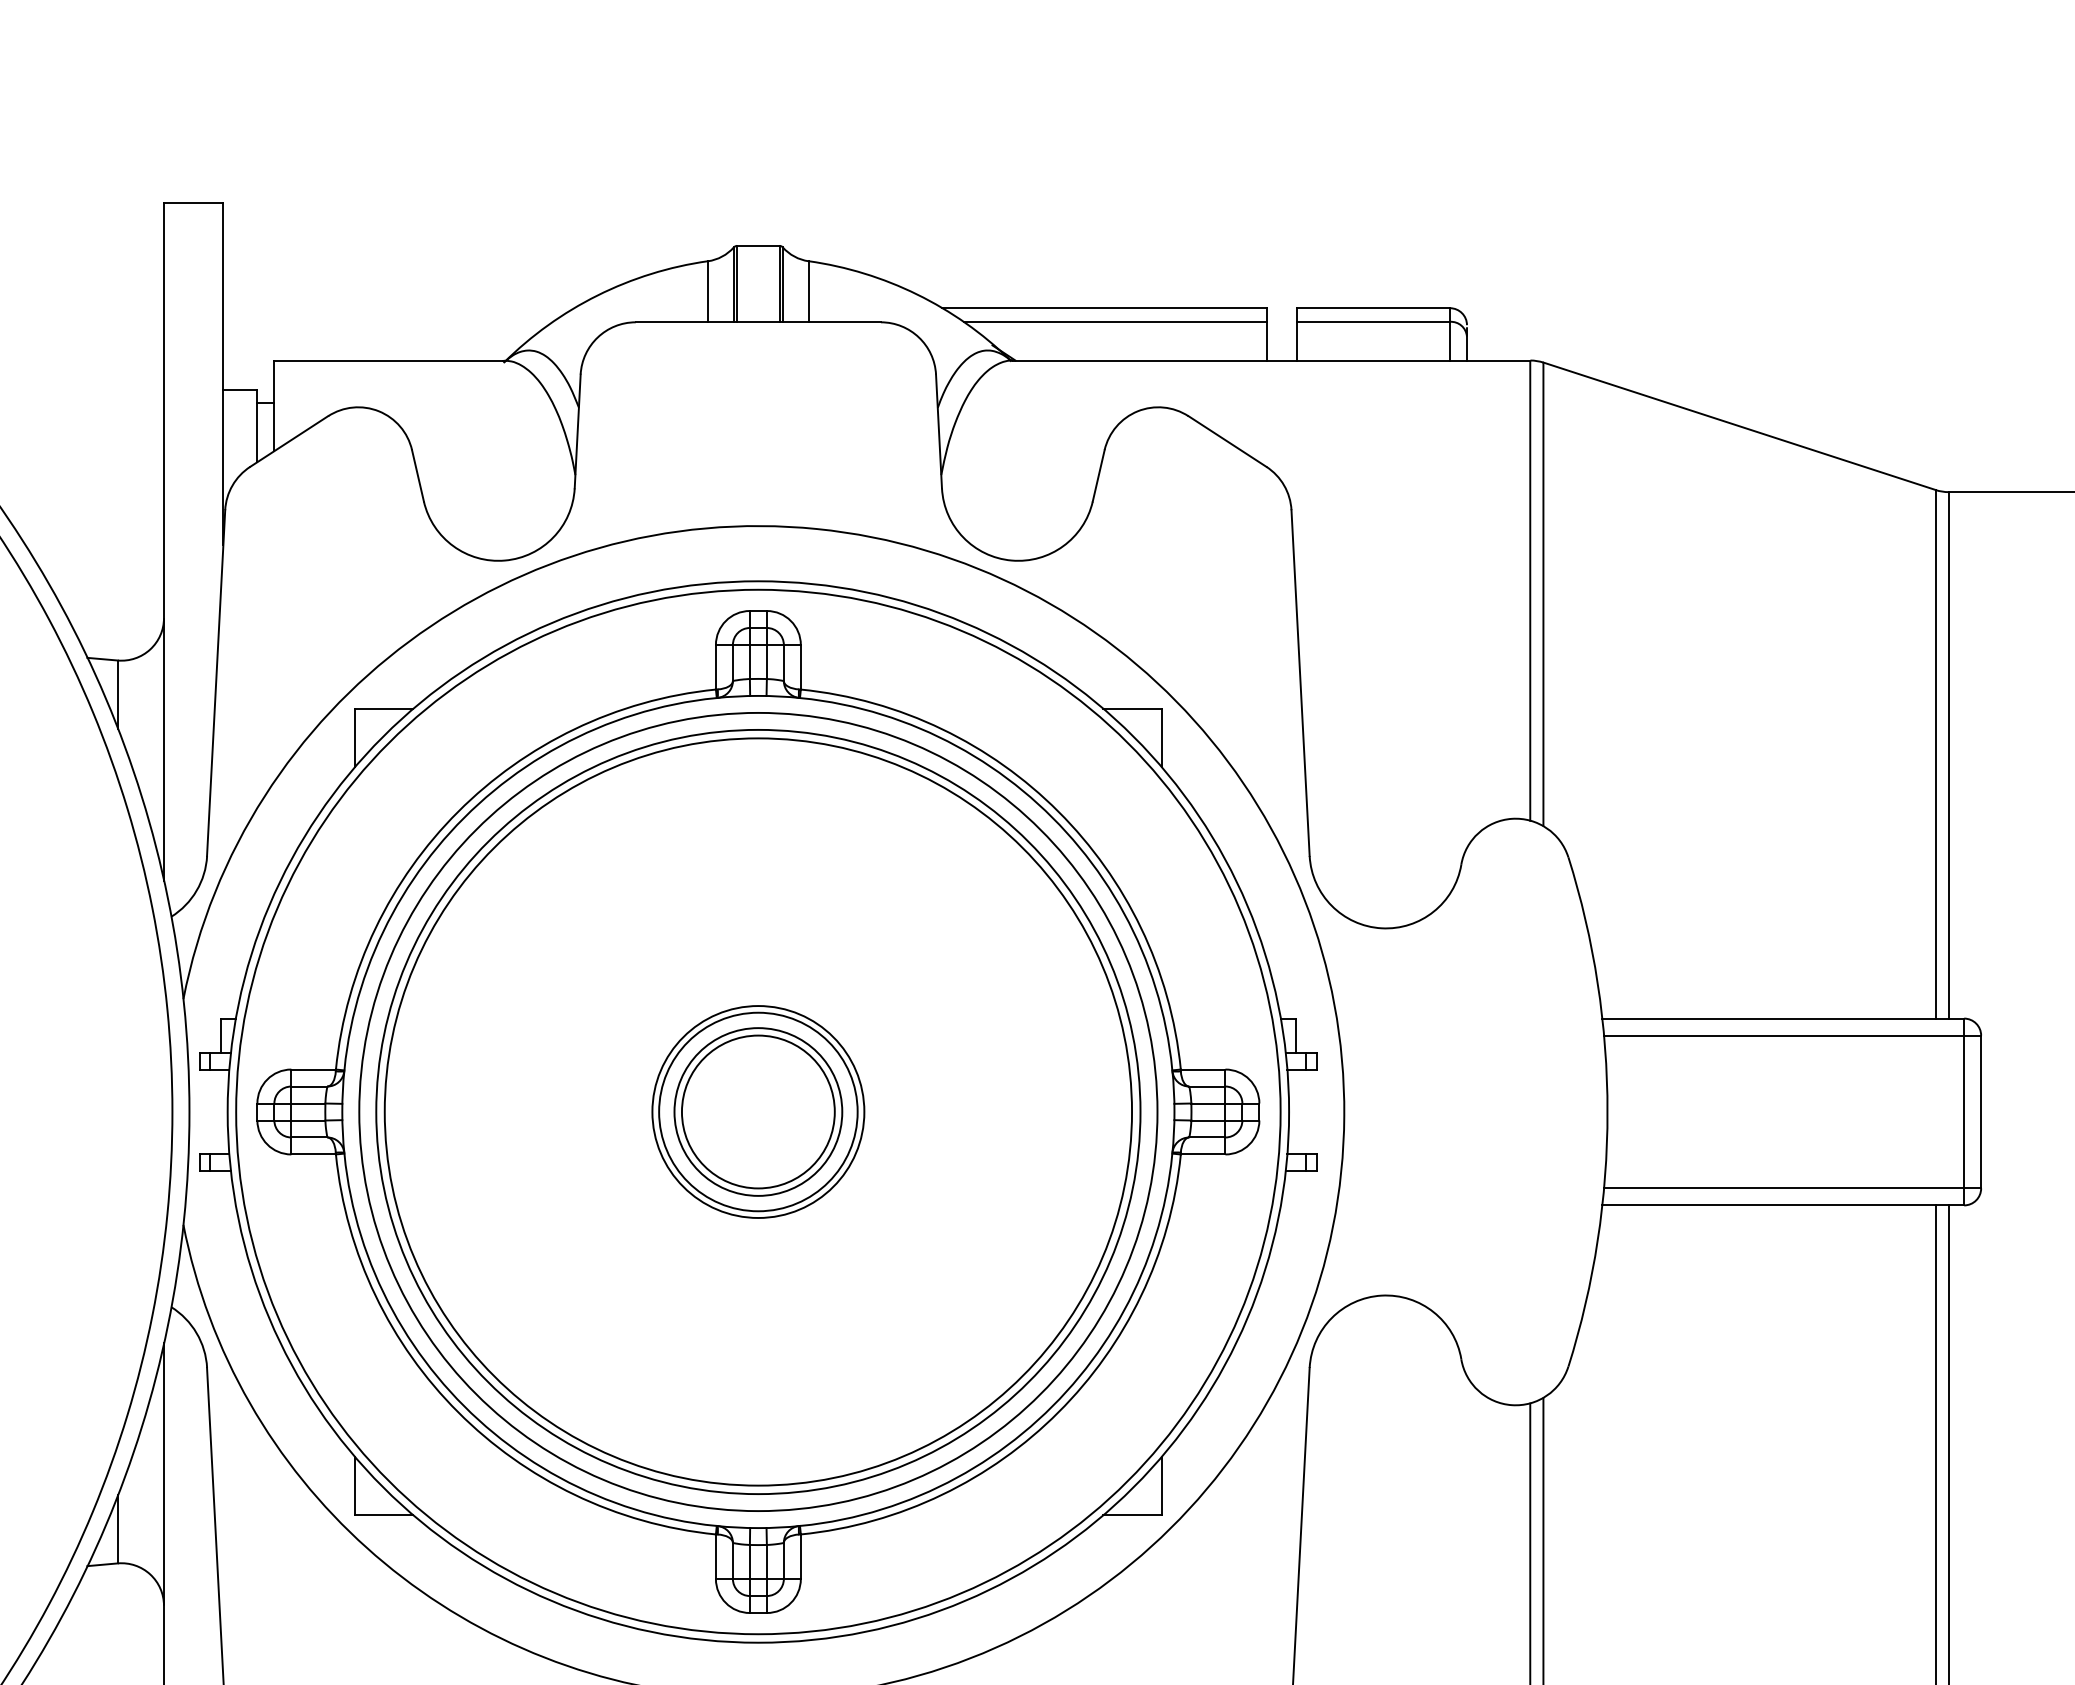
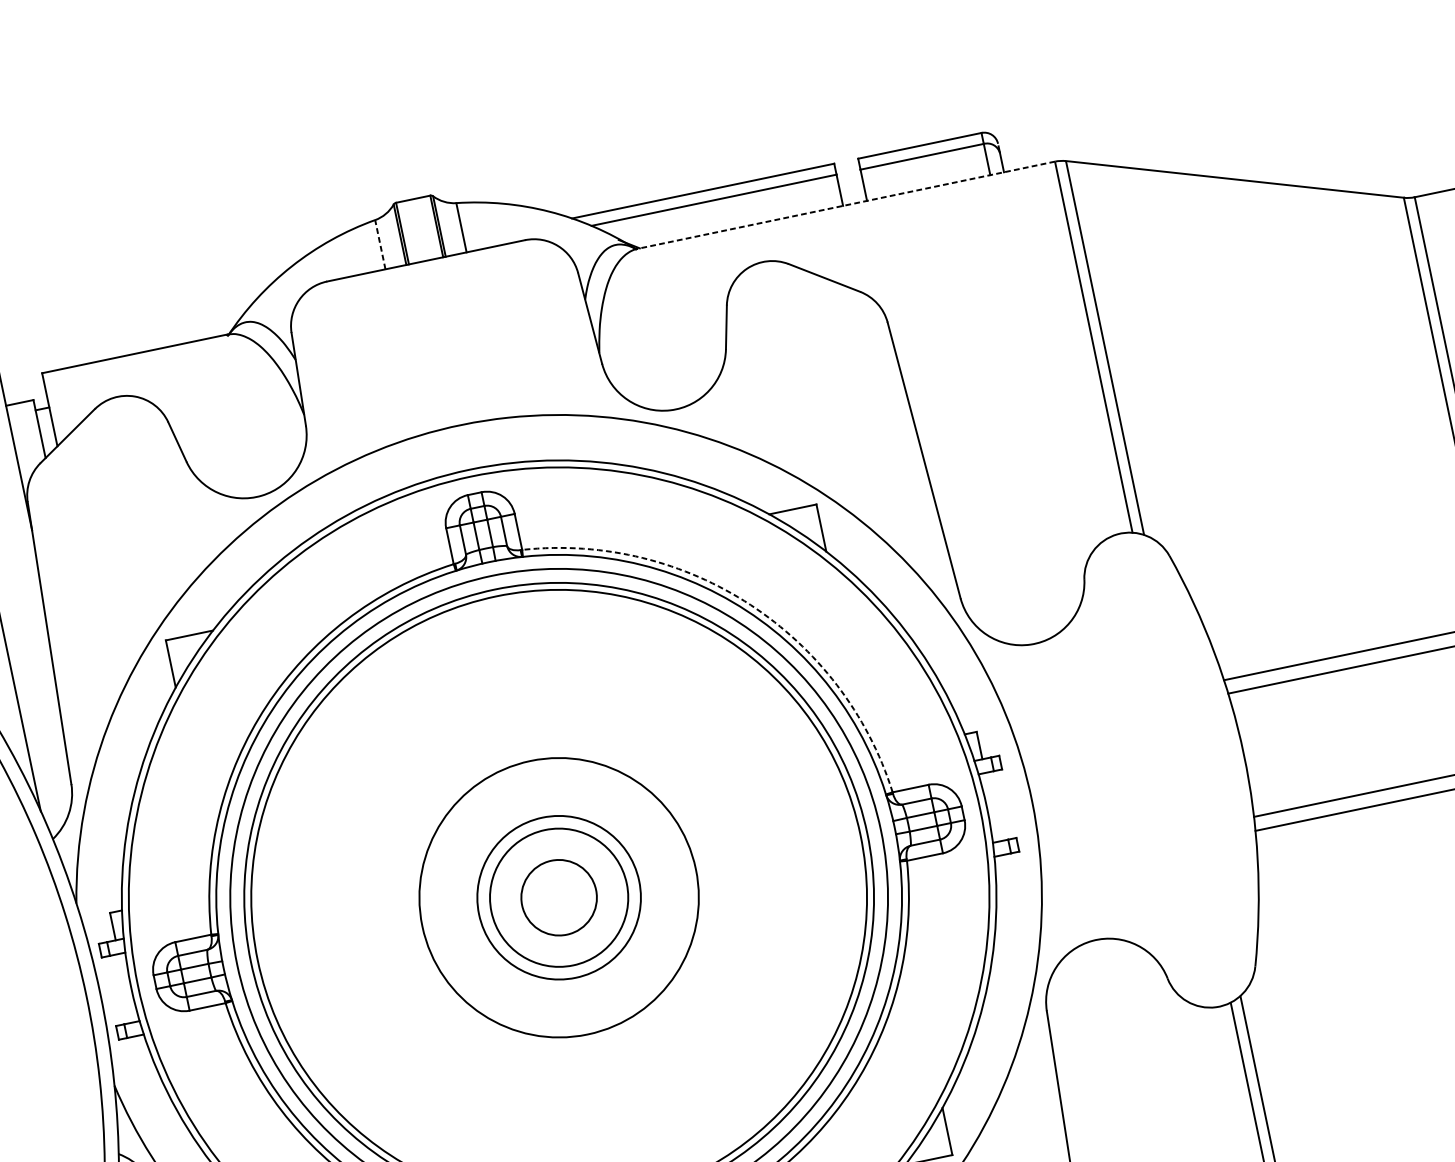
line: (708, 291) -> (380, 244), solid -> dashed
line: (1271, 360) -> (846, 205), solid -> dashed
arc: (1058, 811) -> (750, 604), solid -> dashed
circle: (757, 1111) -> (558, 897), size x0.6
circle: (758, 1111) -> (559, 897), size x1.6

